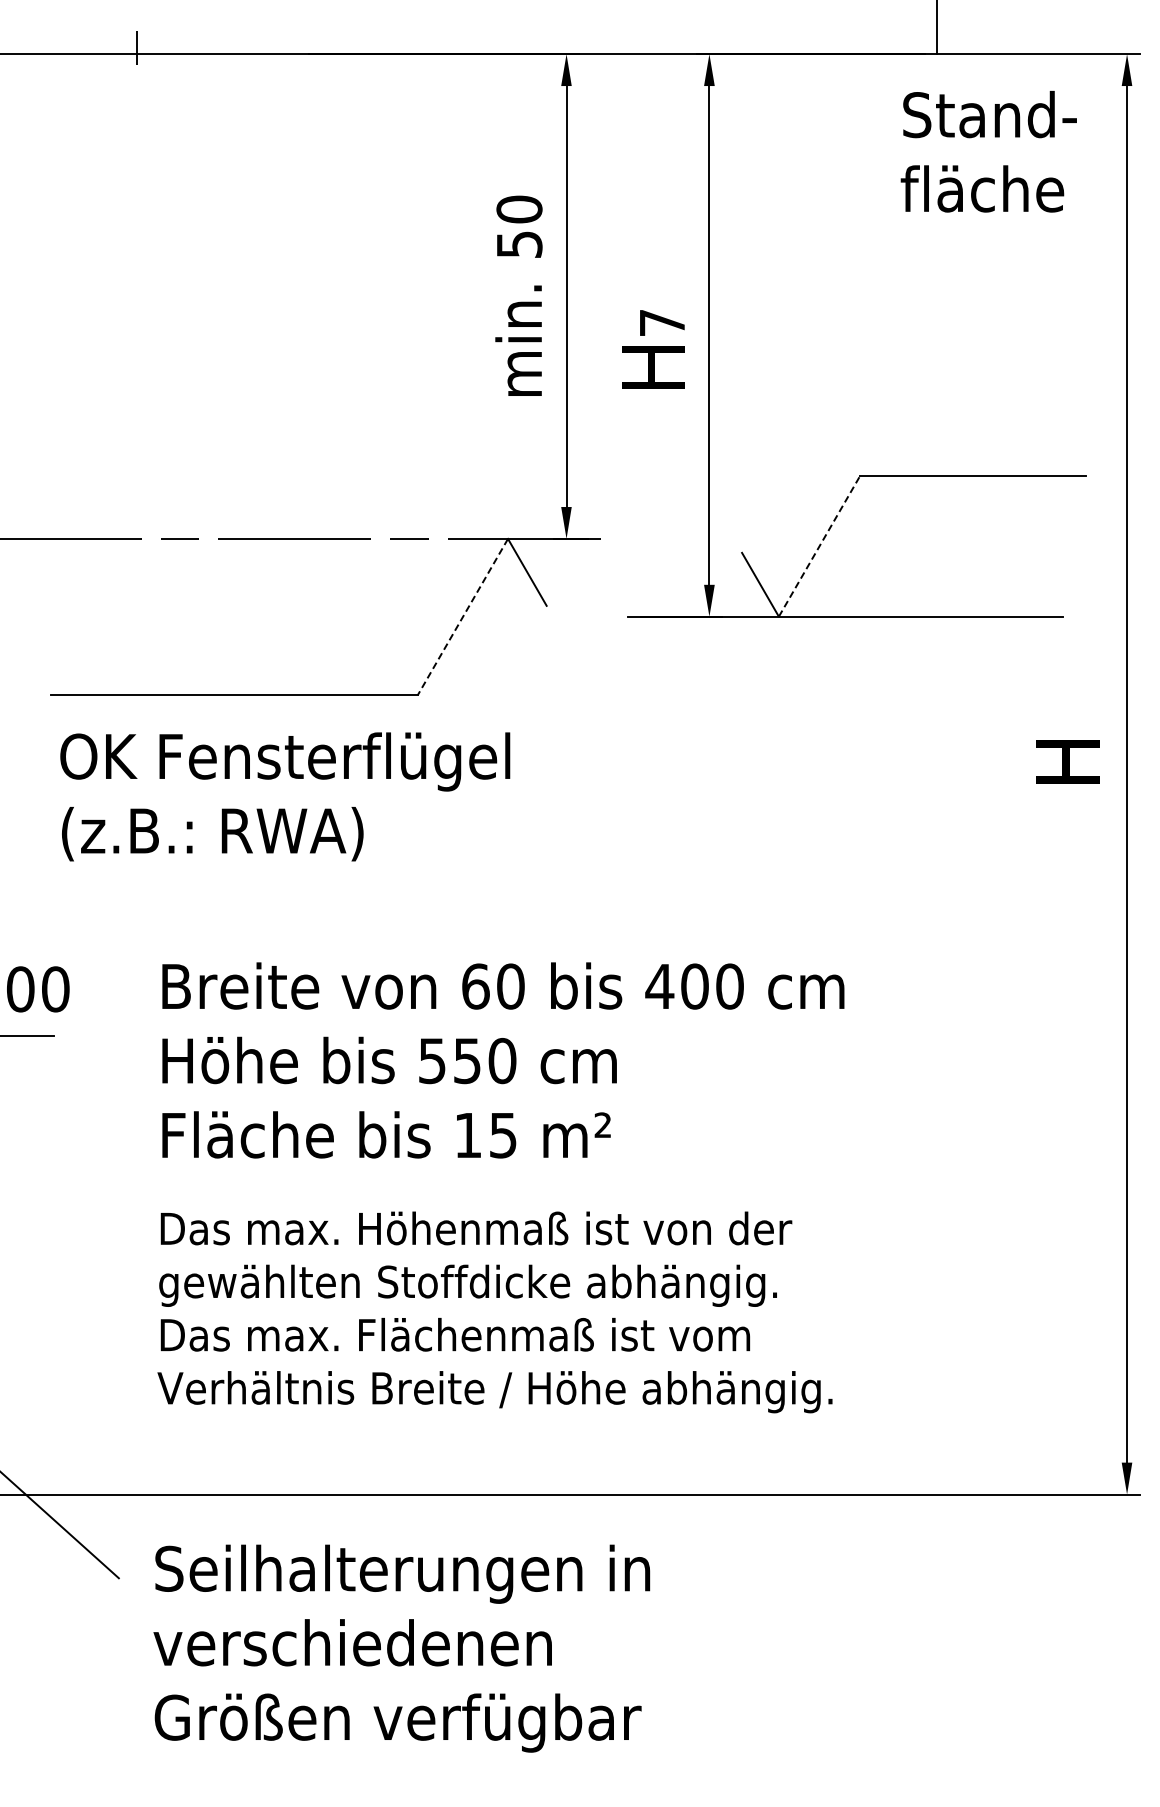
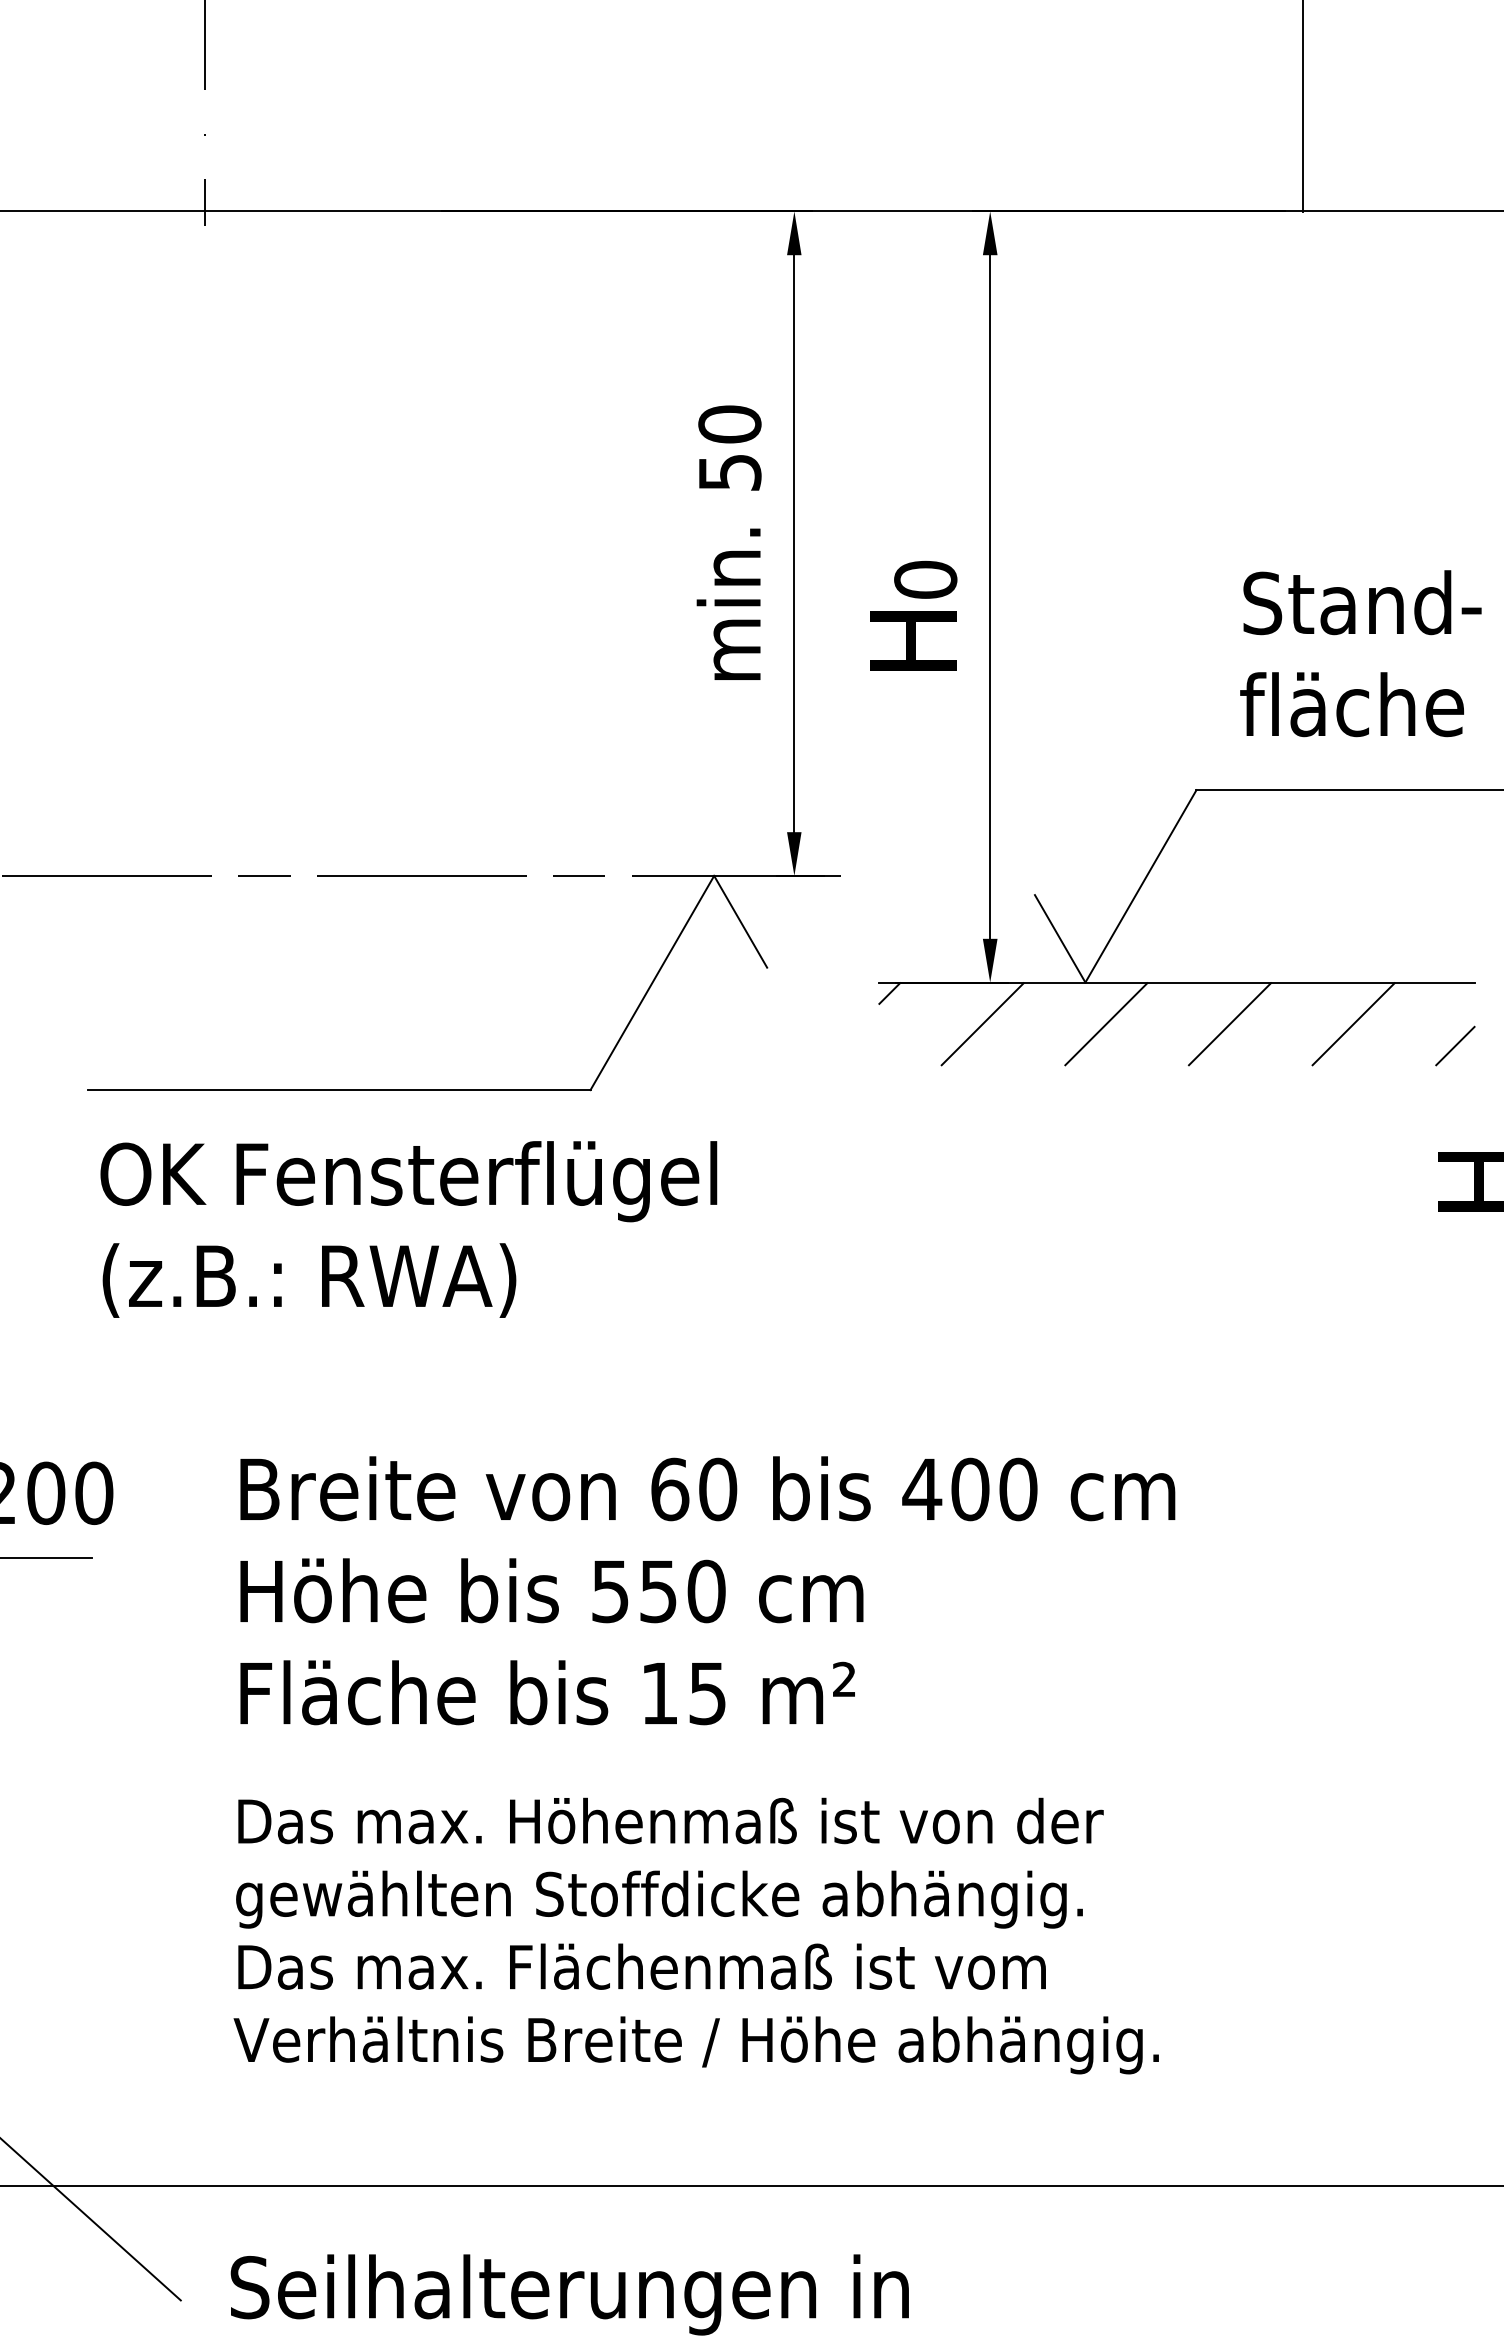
text: (988, 151) -> (1360, 653), moved
text: (662, 322) -> (925, 579), 7 -> 0
line: (819, 546) -> (1141, 886), dashed -> solid
line: (462, 617) -> (651, 983), dashed -> solid
hatch: (845, 646) -> (1176, 1023), added

